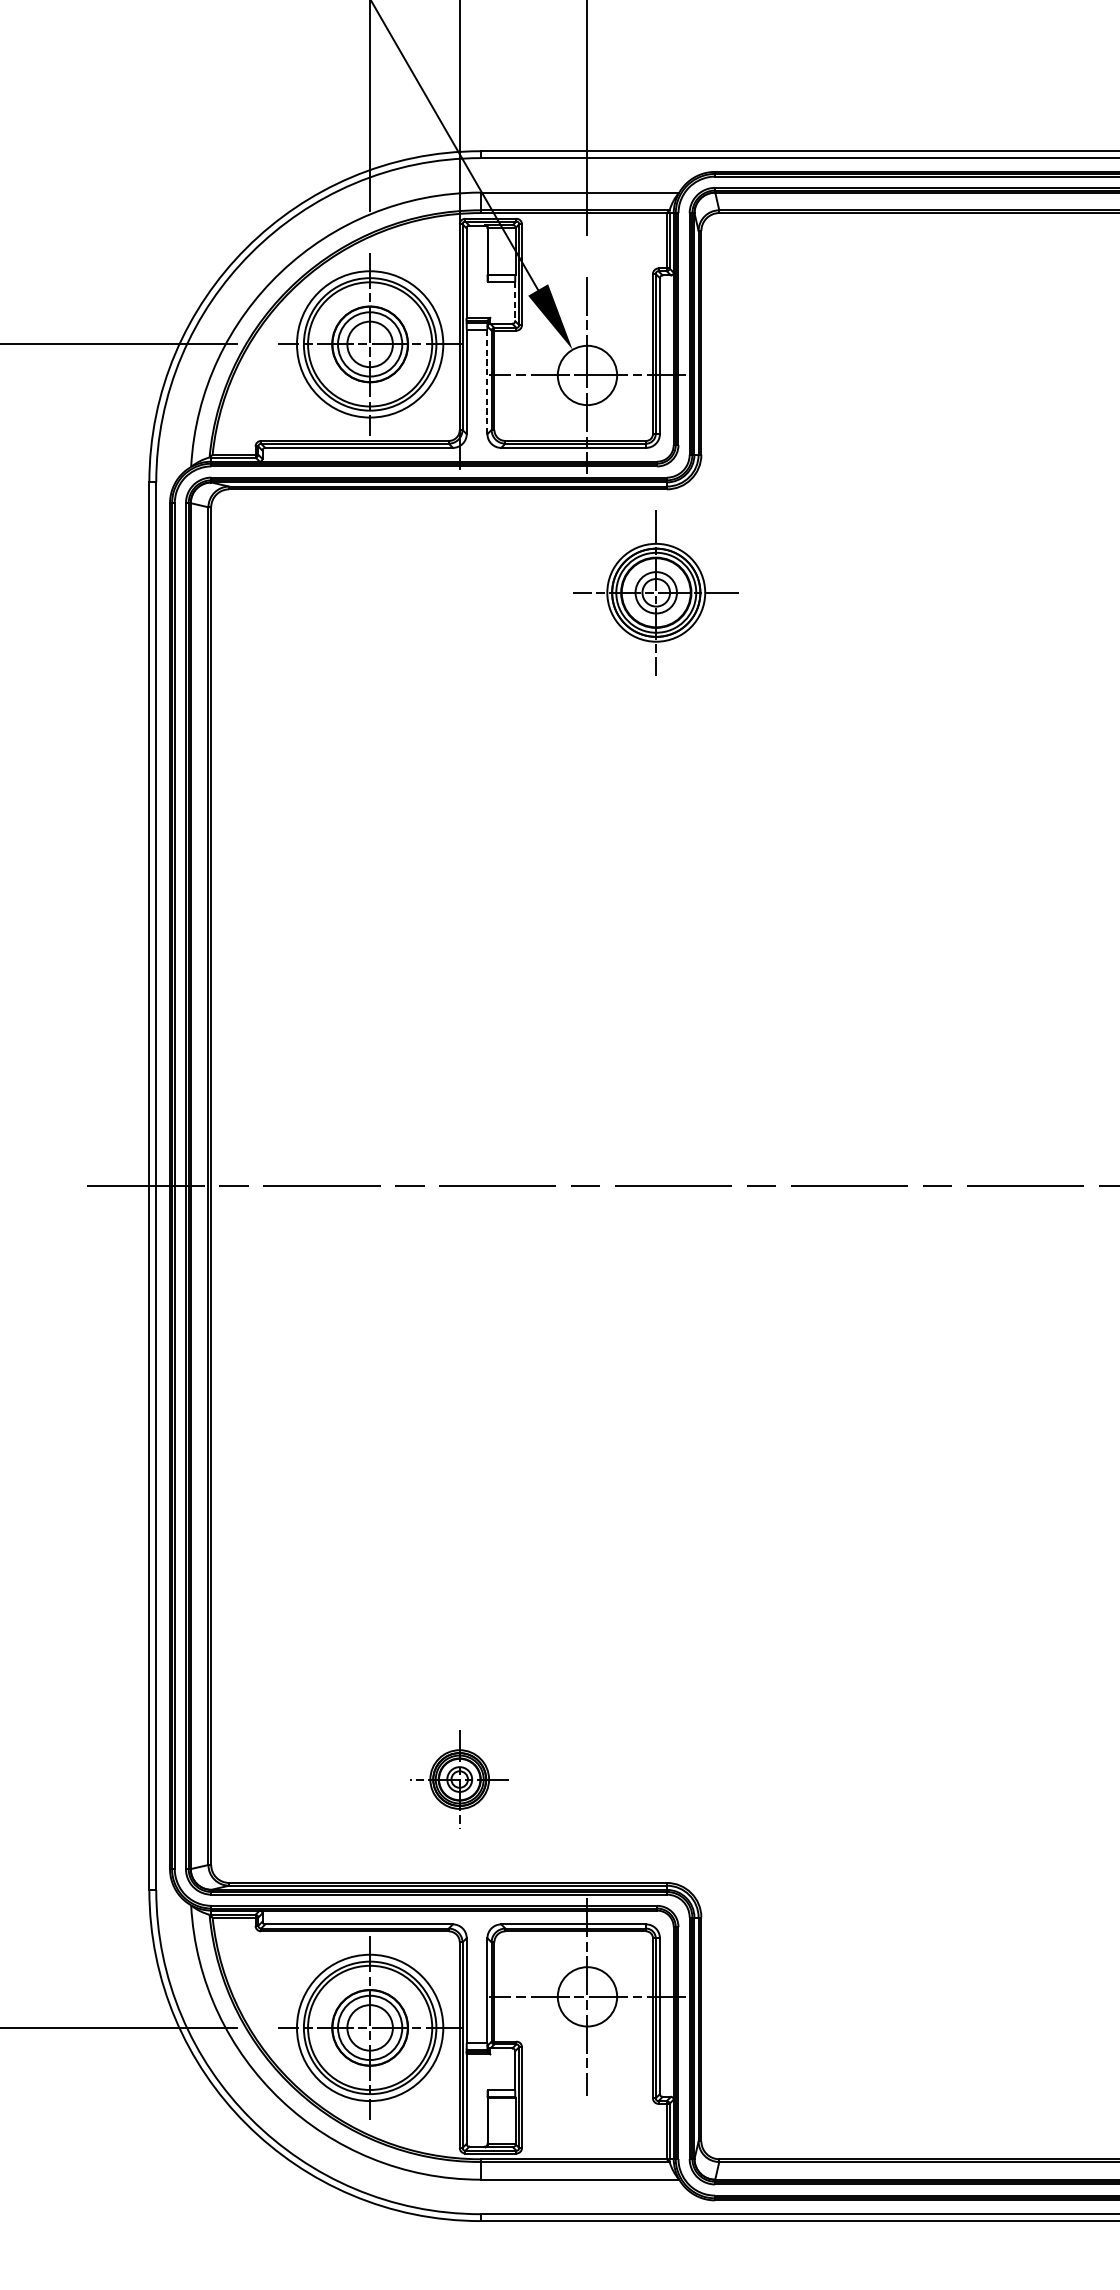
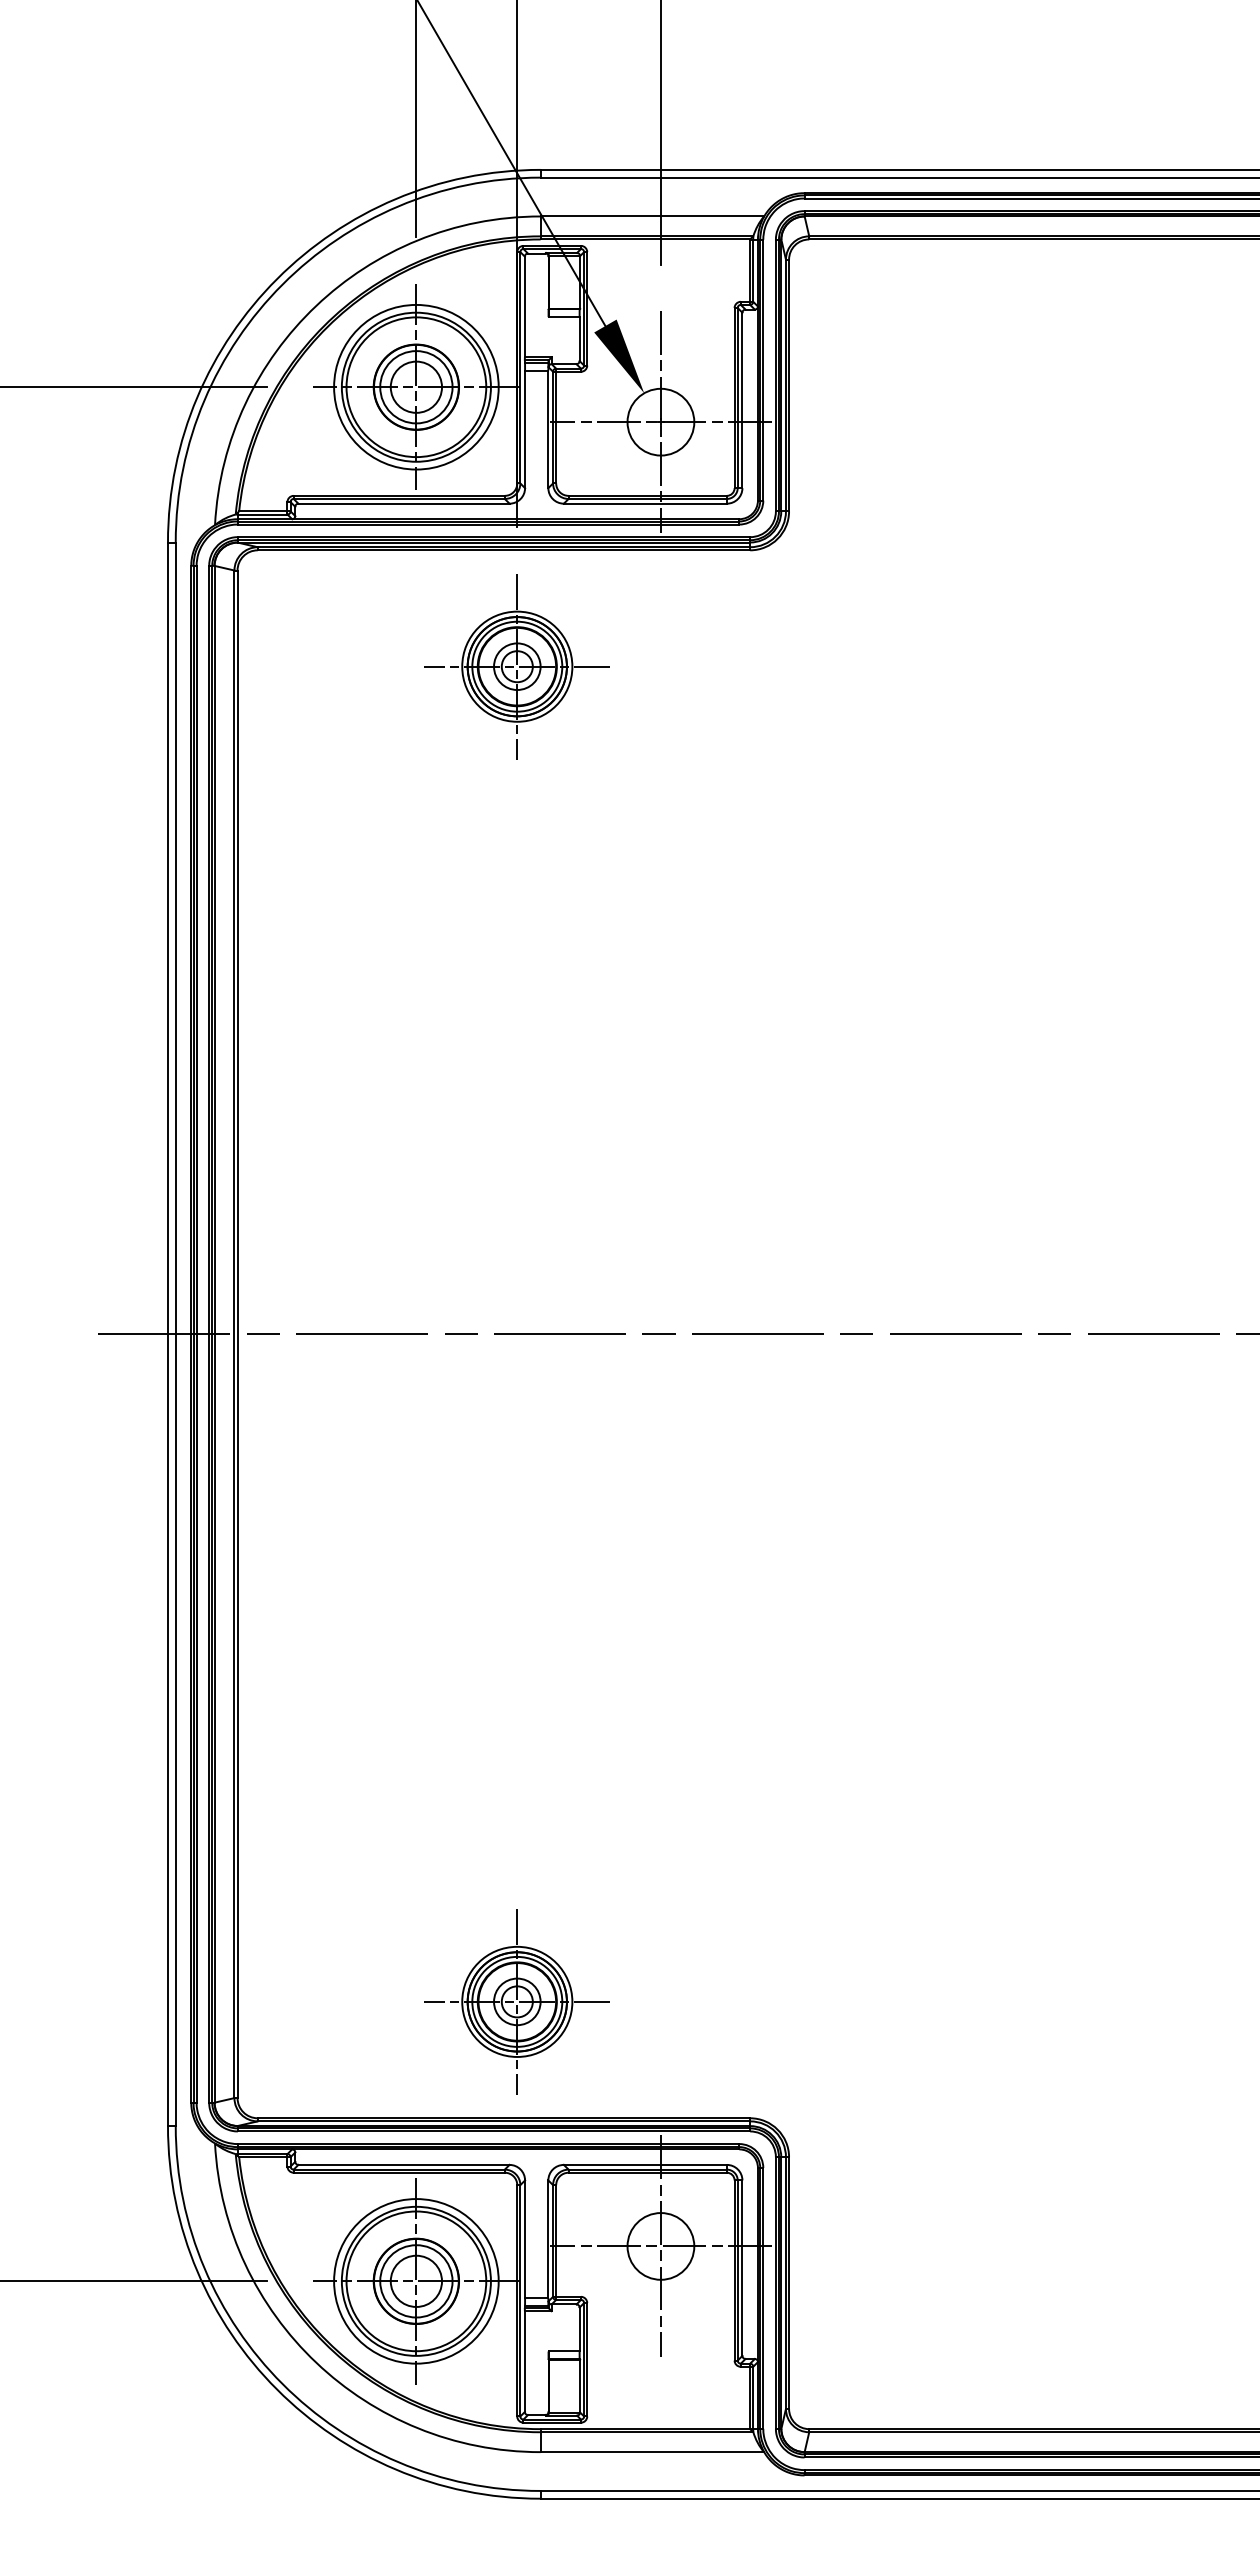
line: (515, 301) -> (579, 339), dashed -> solid
line: (487, 381) -> (548, 429), dashed -> solid
part: (655, 592) -> (516, 666), moved
part: (459, 1779) -> (516, 2001), size x1.67

